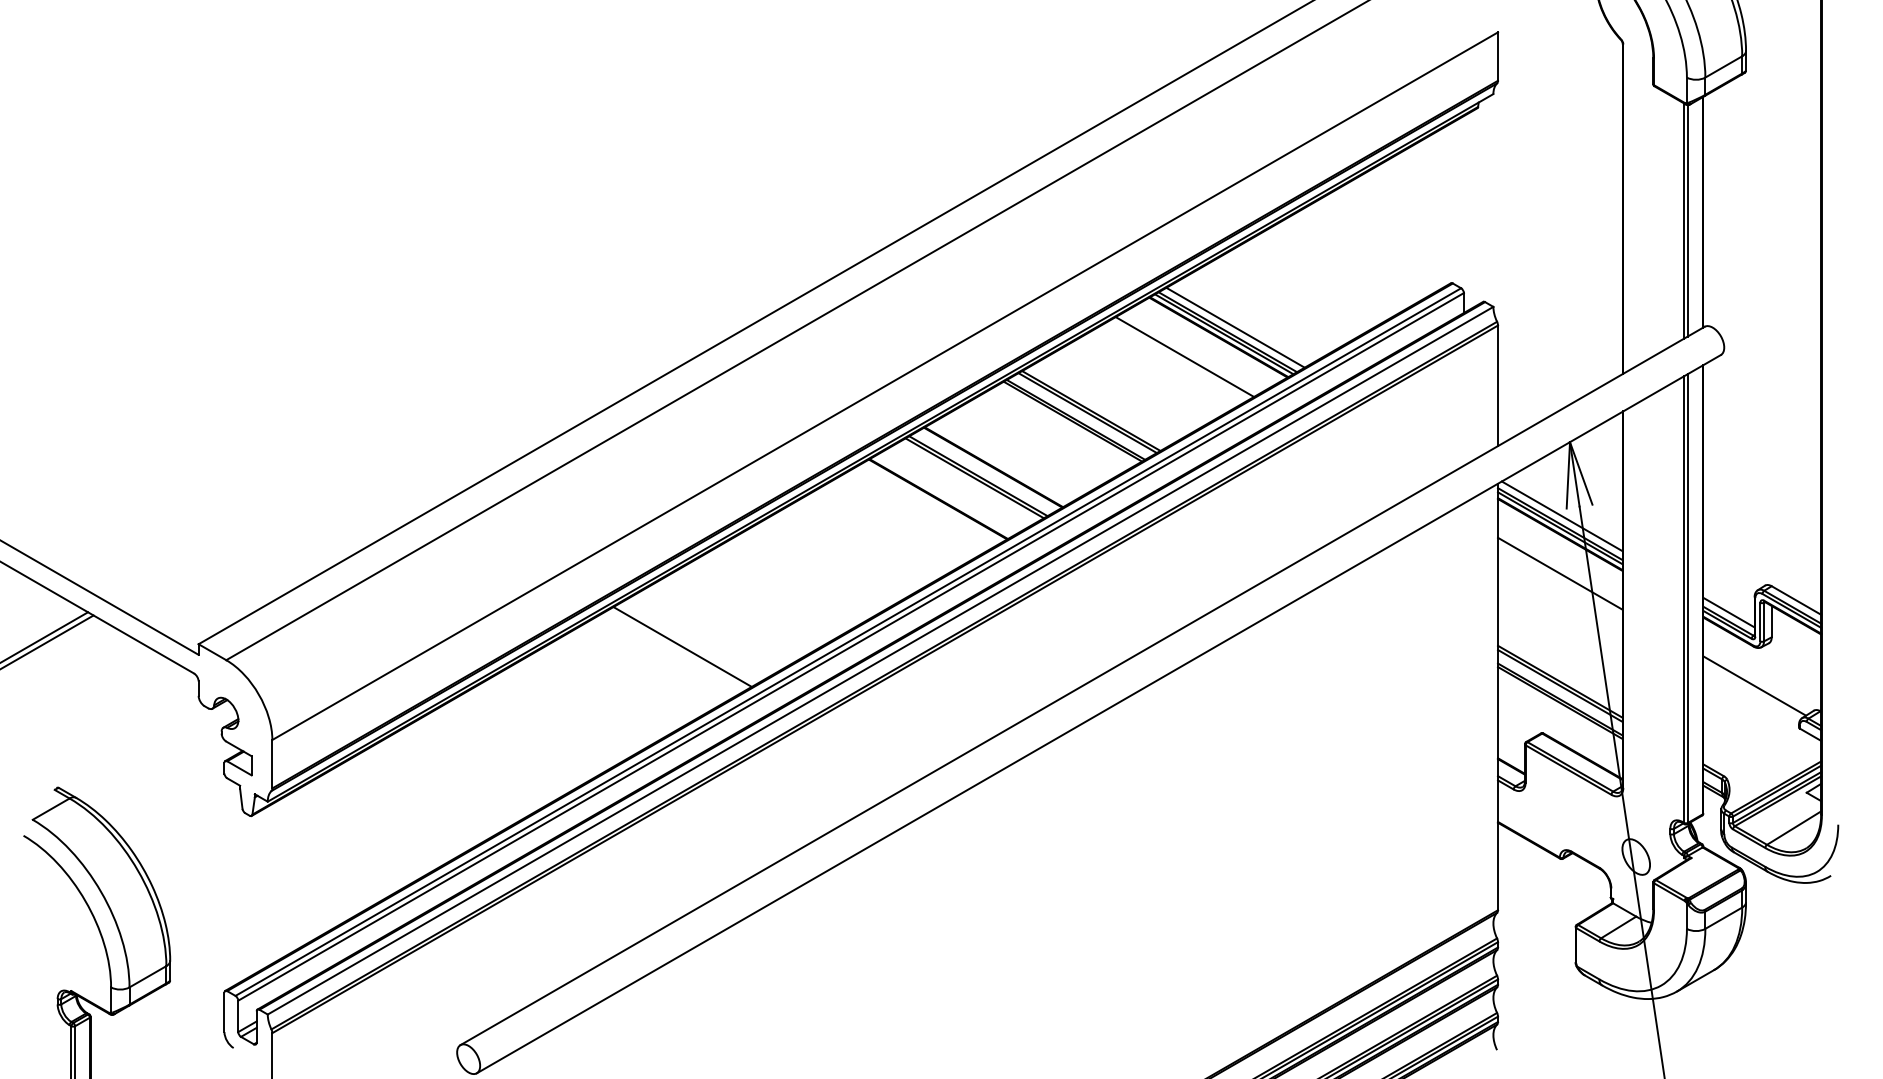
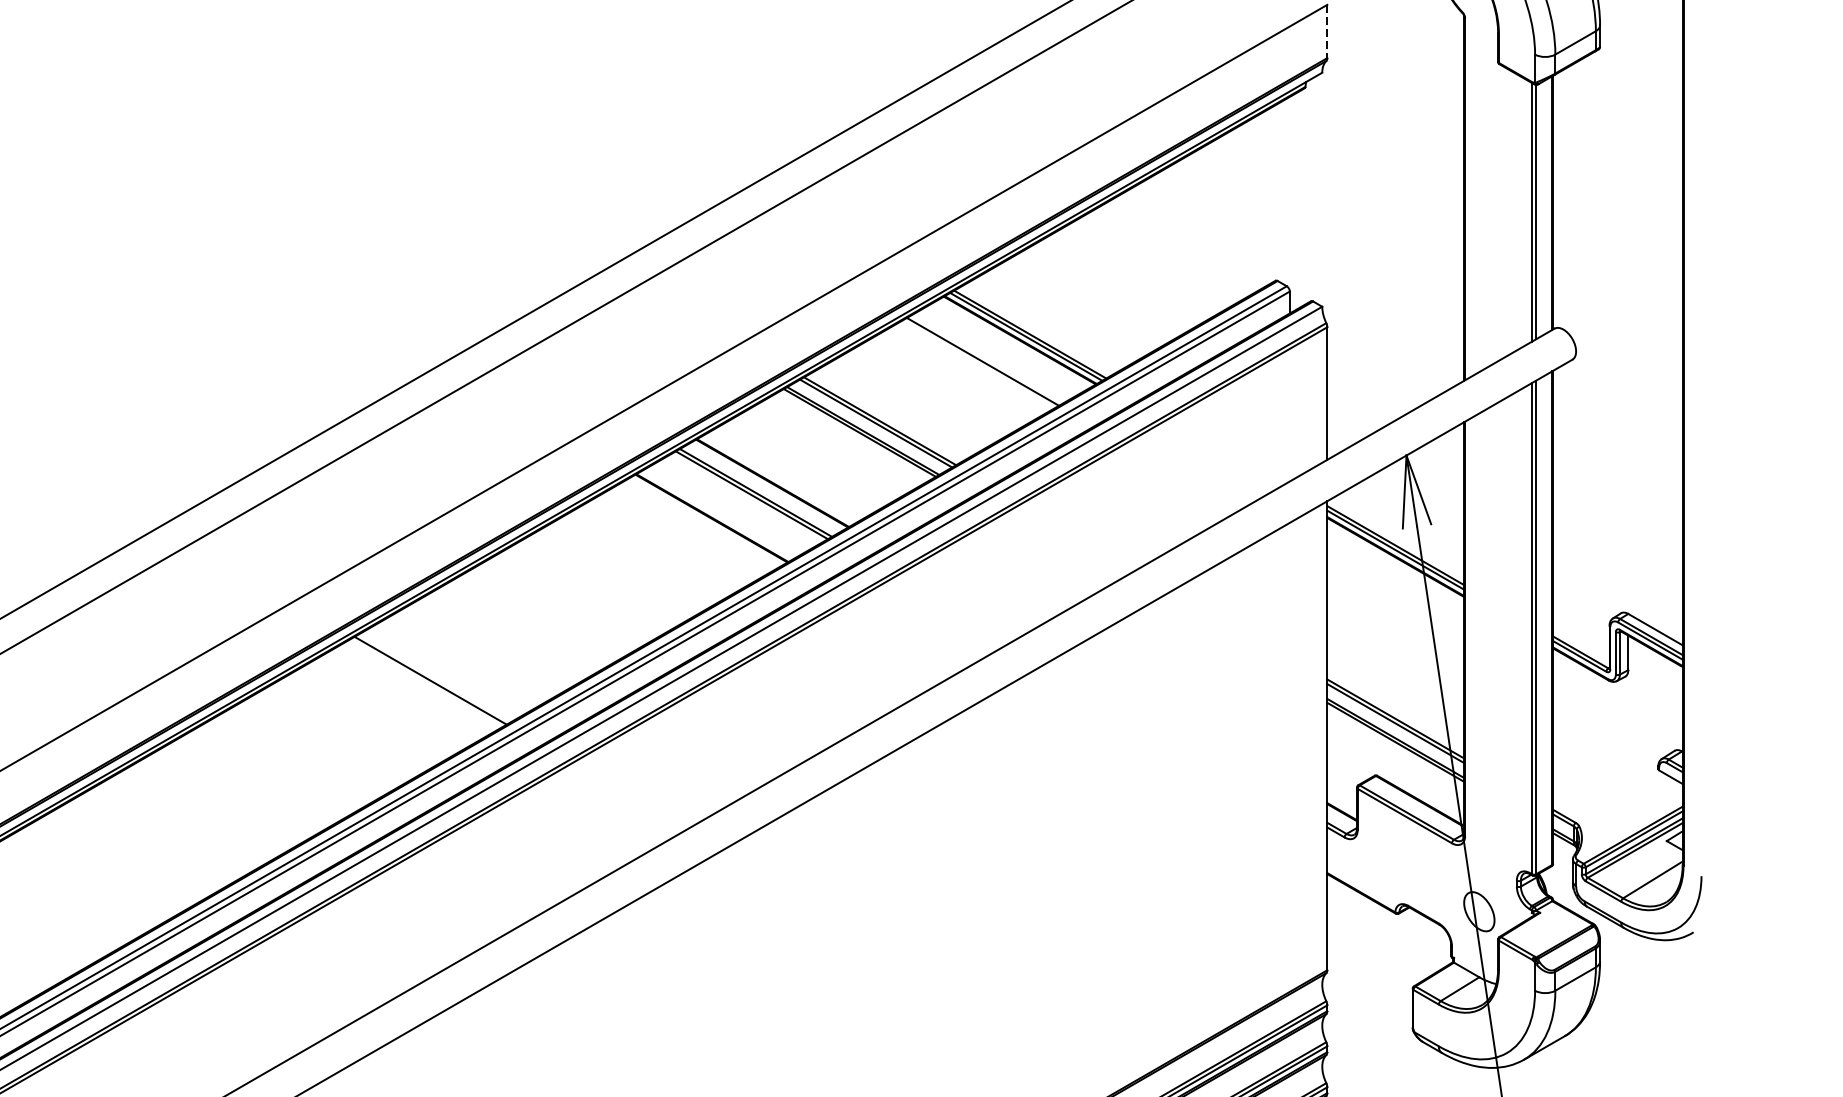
line: (1498, 57) -> (1327, 32), solid -> dashed
line: (1235, 327) -> (1038, 329), removed
line: (1561, 516) -> (1397, 537), removed
line: (1560, 573) -> (1396, 599), removed
line: (1728, 612) -> (1580, 642), removed
line: (1754, 685) -> (1609, 723), removed

